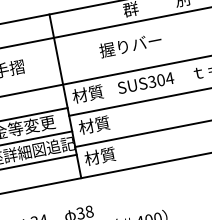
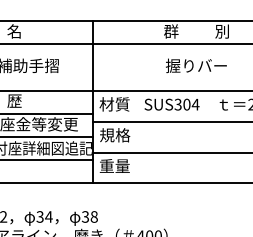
text: (130, 45) -> (196, 65), moved
text: (94, 125) -> (115, 135), 材質 -> 規格
text: (100, 156) -> (114, 166), 材質 -> 重量

